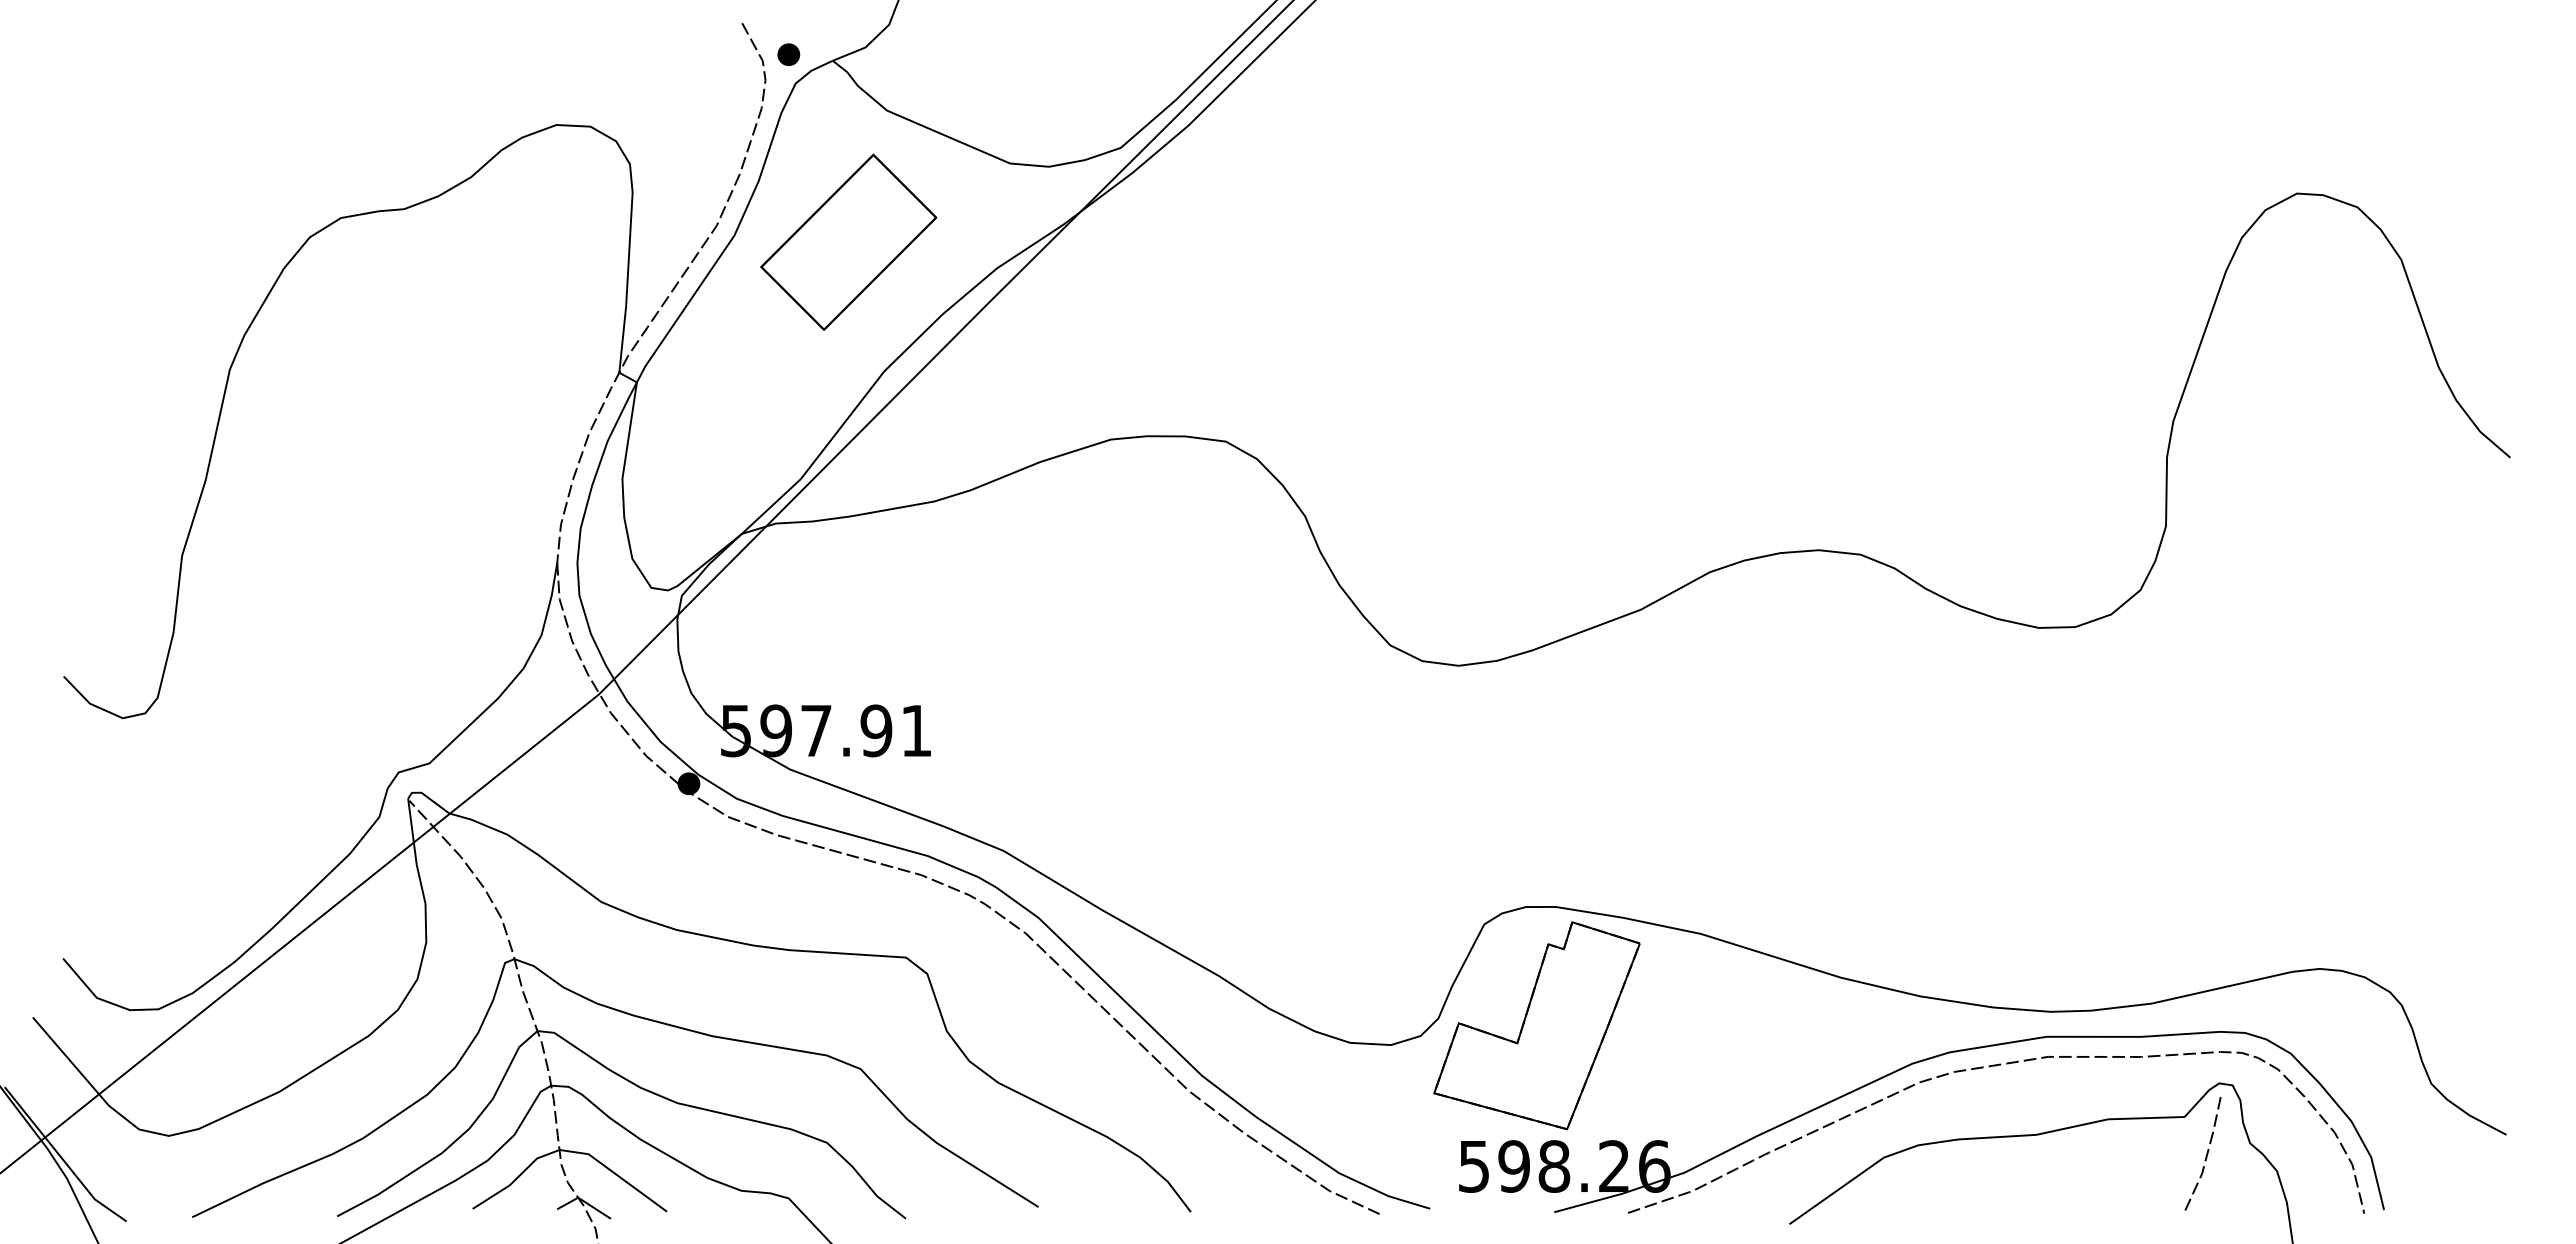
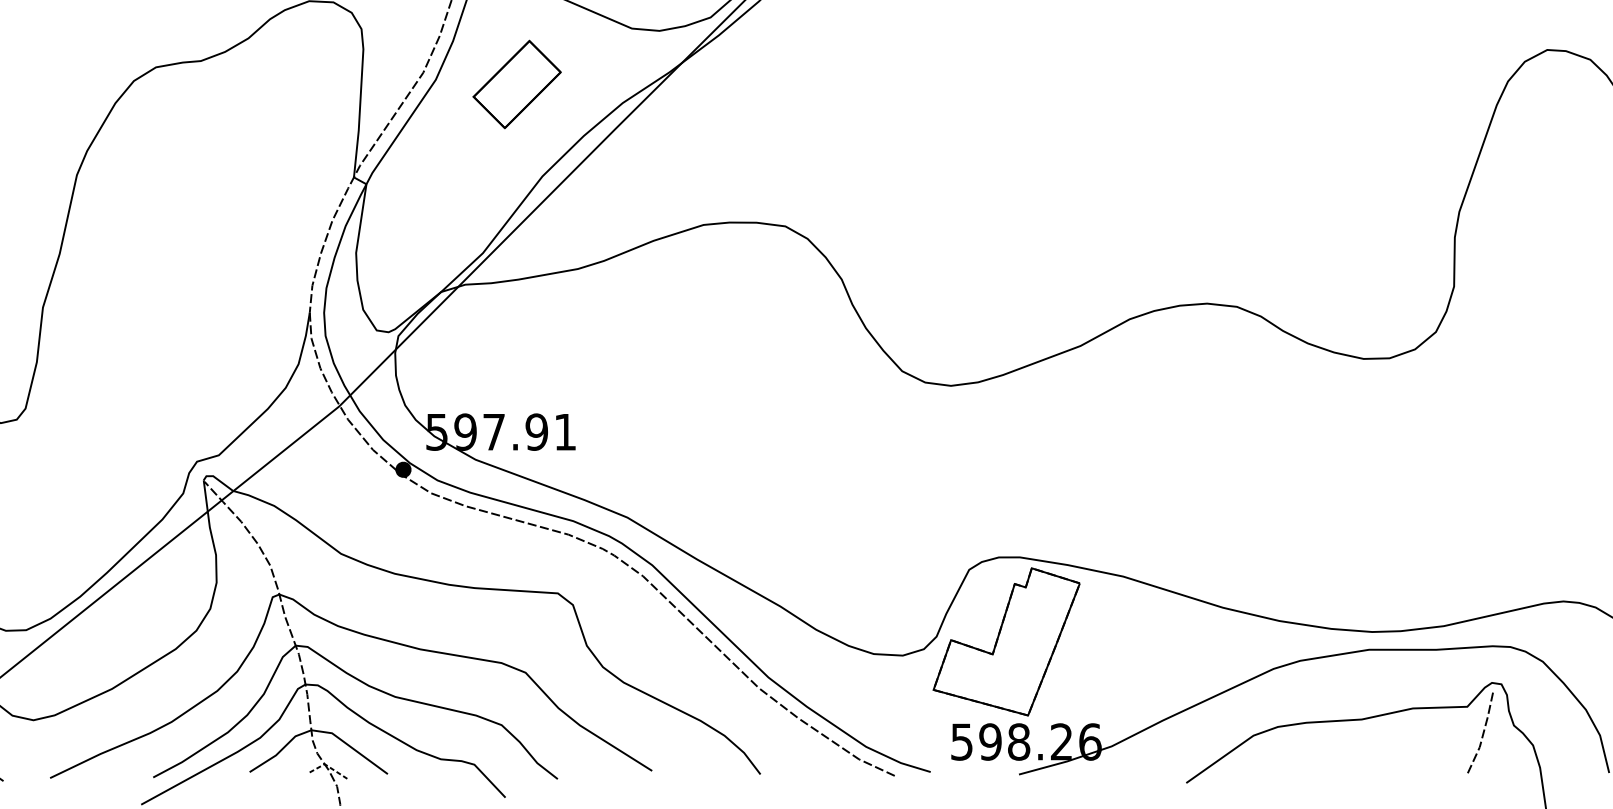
part: (848, 241) -> (516, 84), size x0.7
curve: (1983, 1068) -> (1324, 672), removed
line: (584, 1201) -> (329, 766), solid -> dashed

